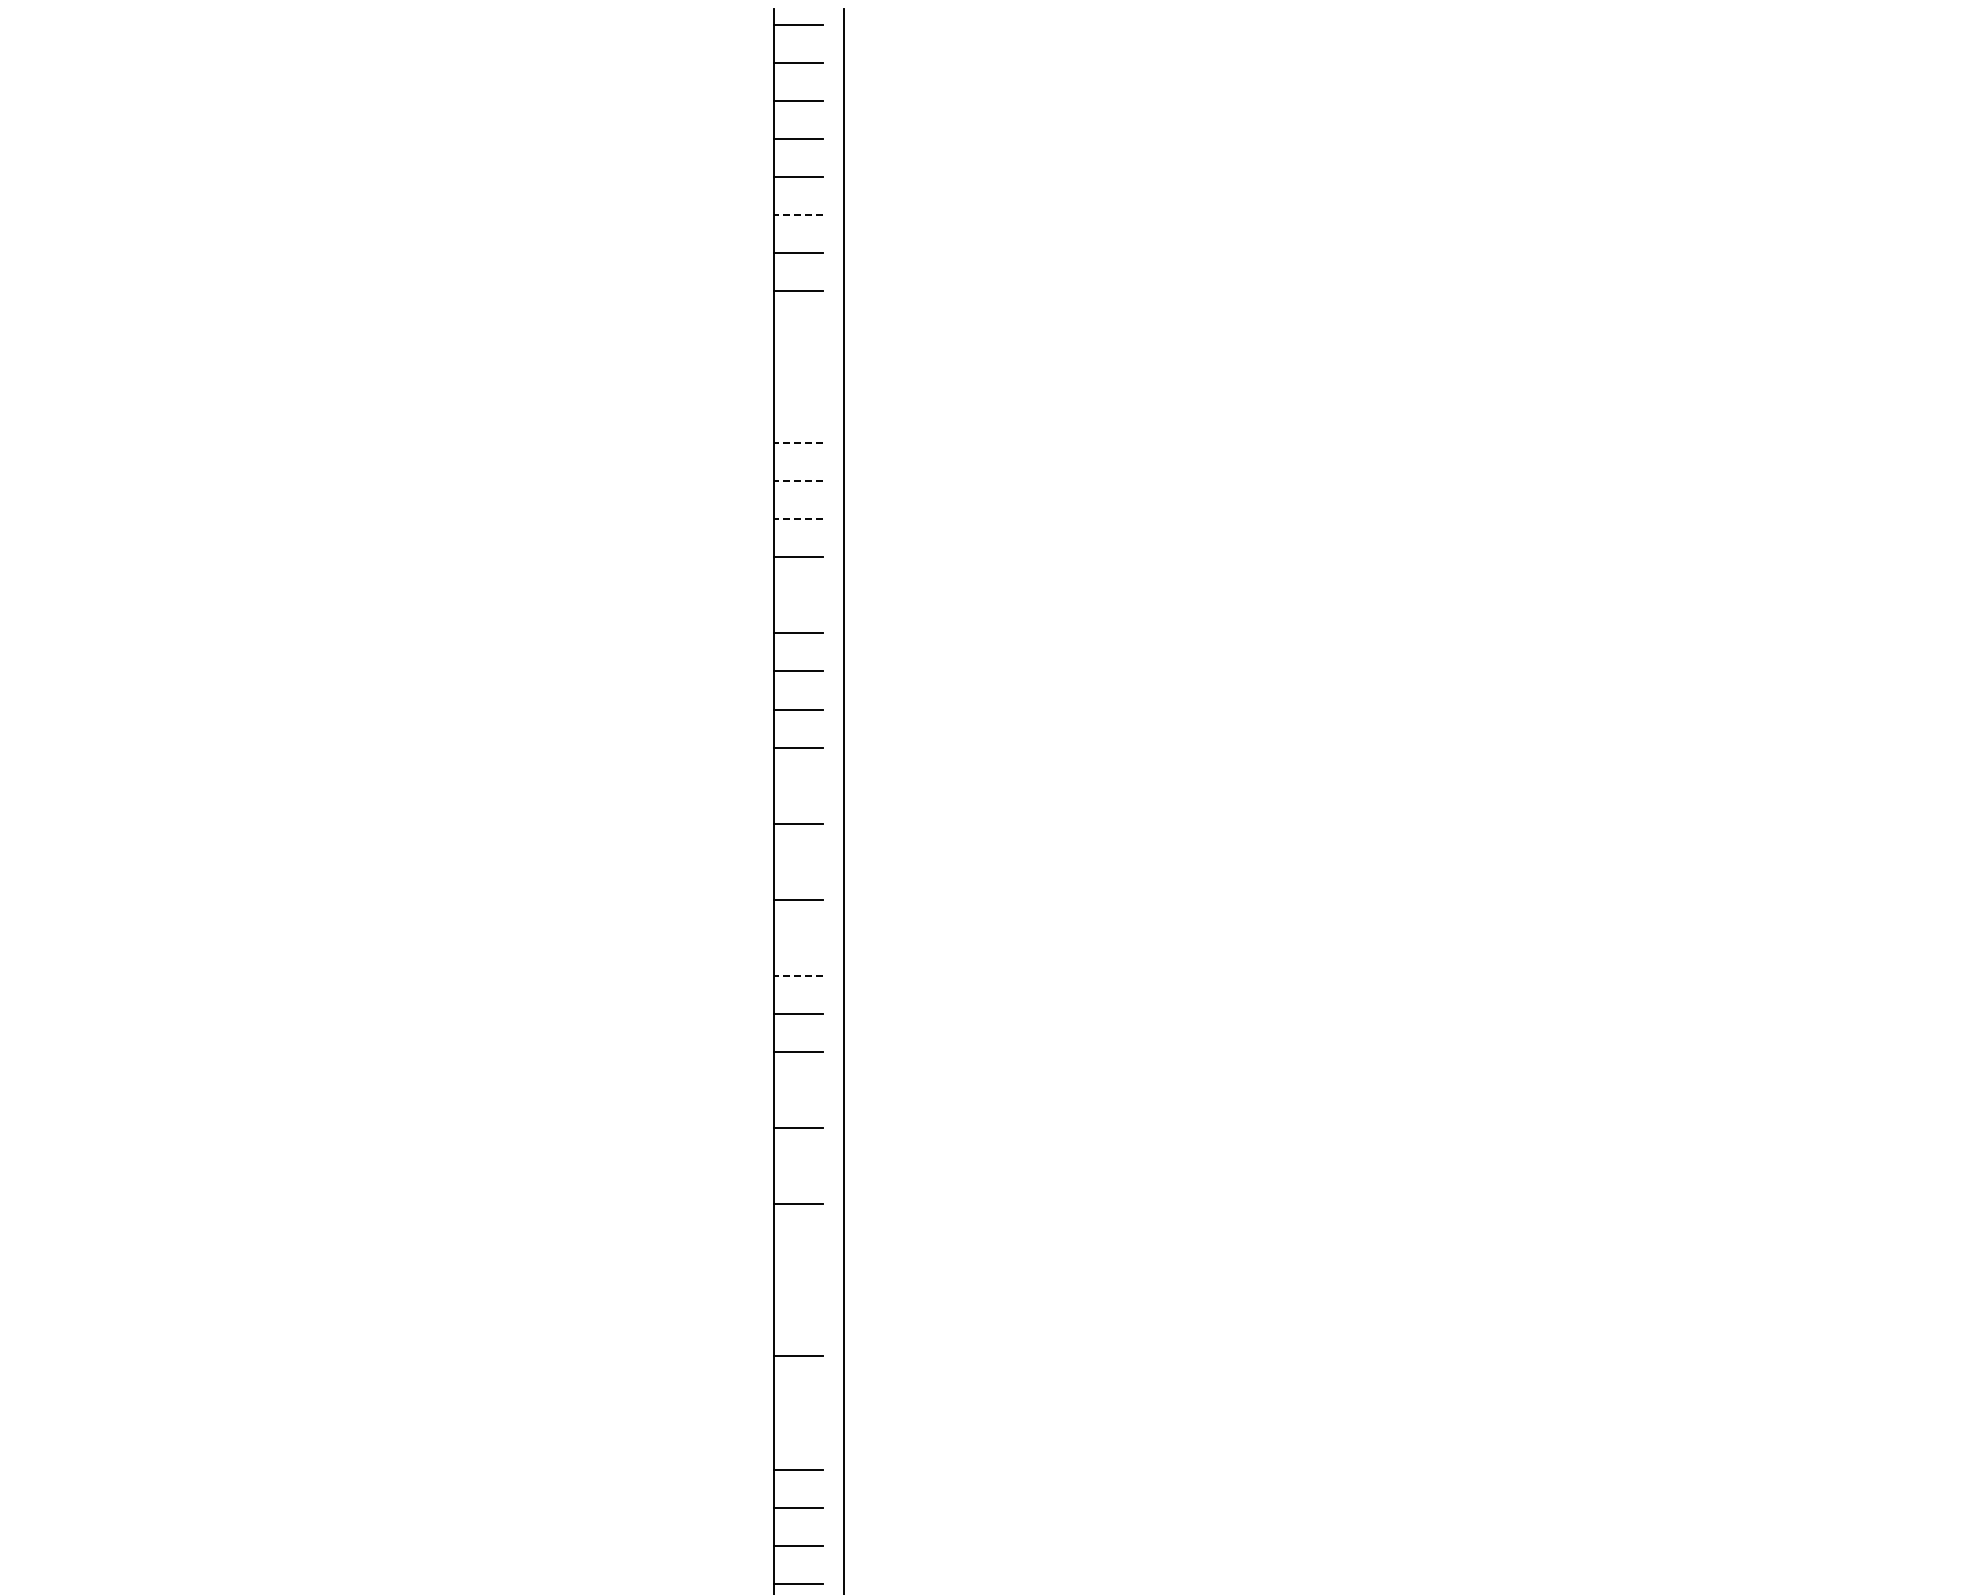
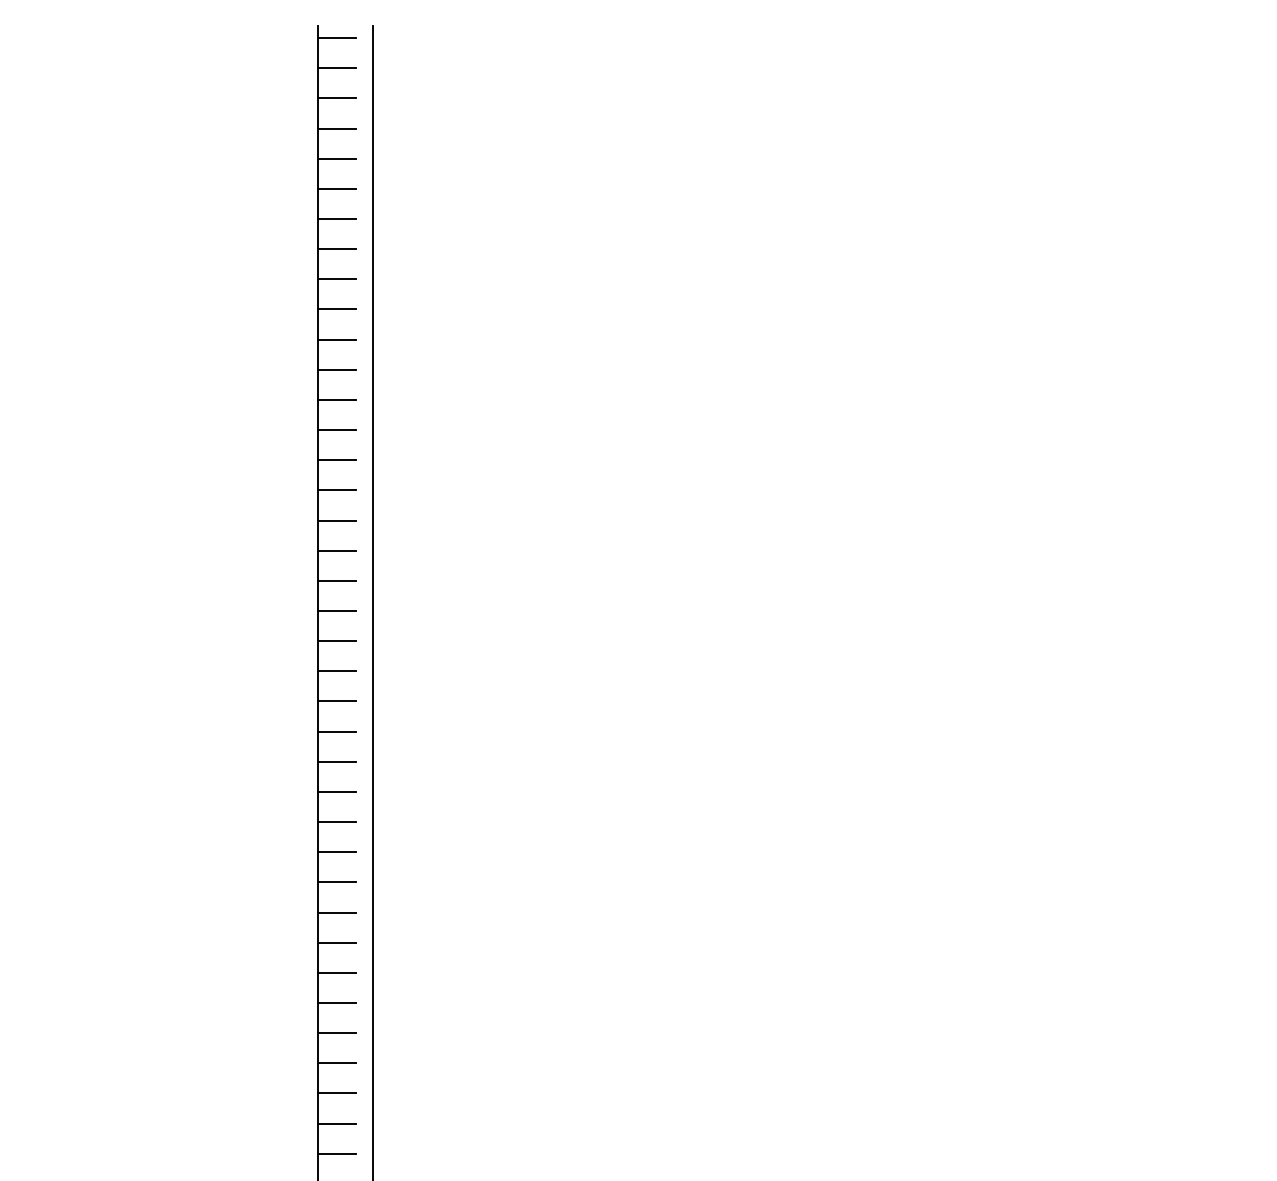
line: (797, 215) -> (336, 189), dashed -> solid
line: (798, 329) -> (337, 279), added
line: (798, 367) -> (337, 309), added
line: (798, 405) -> (337, 339), added
line: (797, 443) -> (336, 369), dashed -> solid
line: (797, 481) -> (336, 400), dashed -> solid
line: (797, 519) -> (336, 430), dashed -> solid
line: (798, 595) -> (337, 490), added
line: (798, 785) -> (337, 641), added
line: (798, 861) -> (337, 701), added
line: (798, 937) -> (337, 761), added
line: (797, 975) -> (336, 791), dashed -> solid
line: (798, 1089) -> (337, 882), added
line: (798, 1165) -> (337, 942), added
line: (798, 1241) -> (337, 1002), added
line: (798, 1279) -> (337, 1032), added
line: (798, 1317) -> (337, 1062), added
line: (798, 1393) -> (337, 1123), added
line: (798, 1431) -> (337, 1153), added

